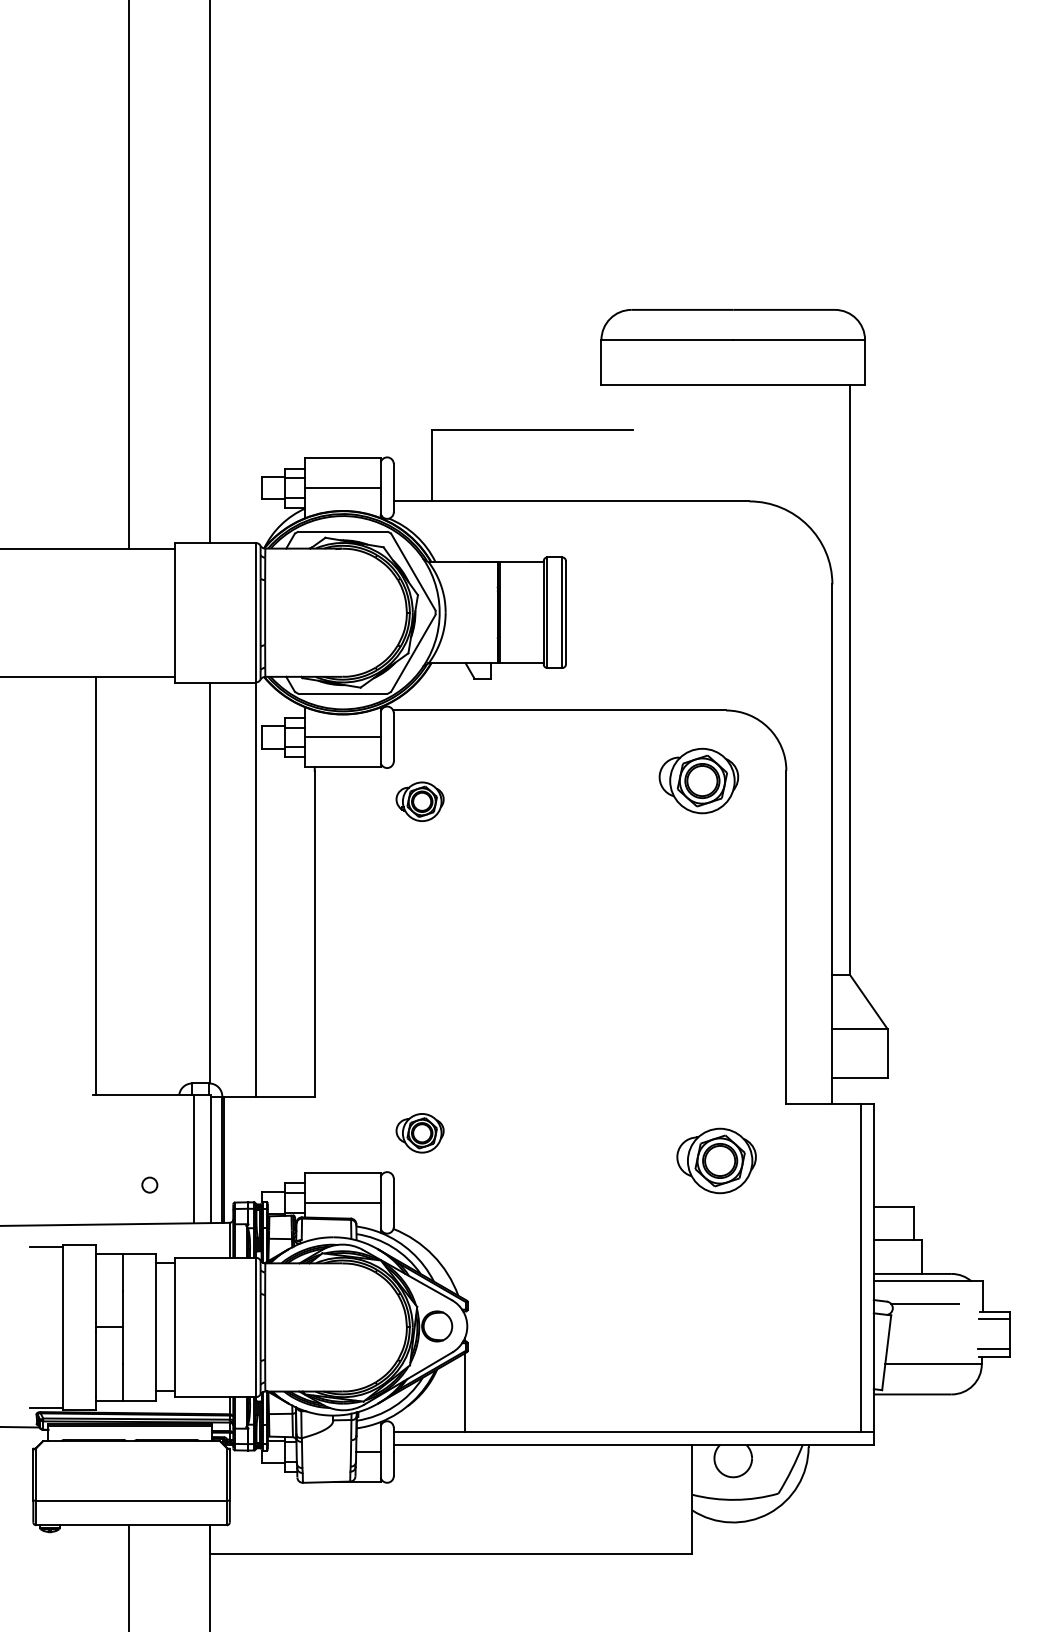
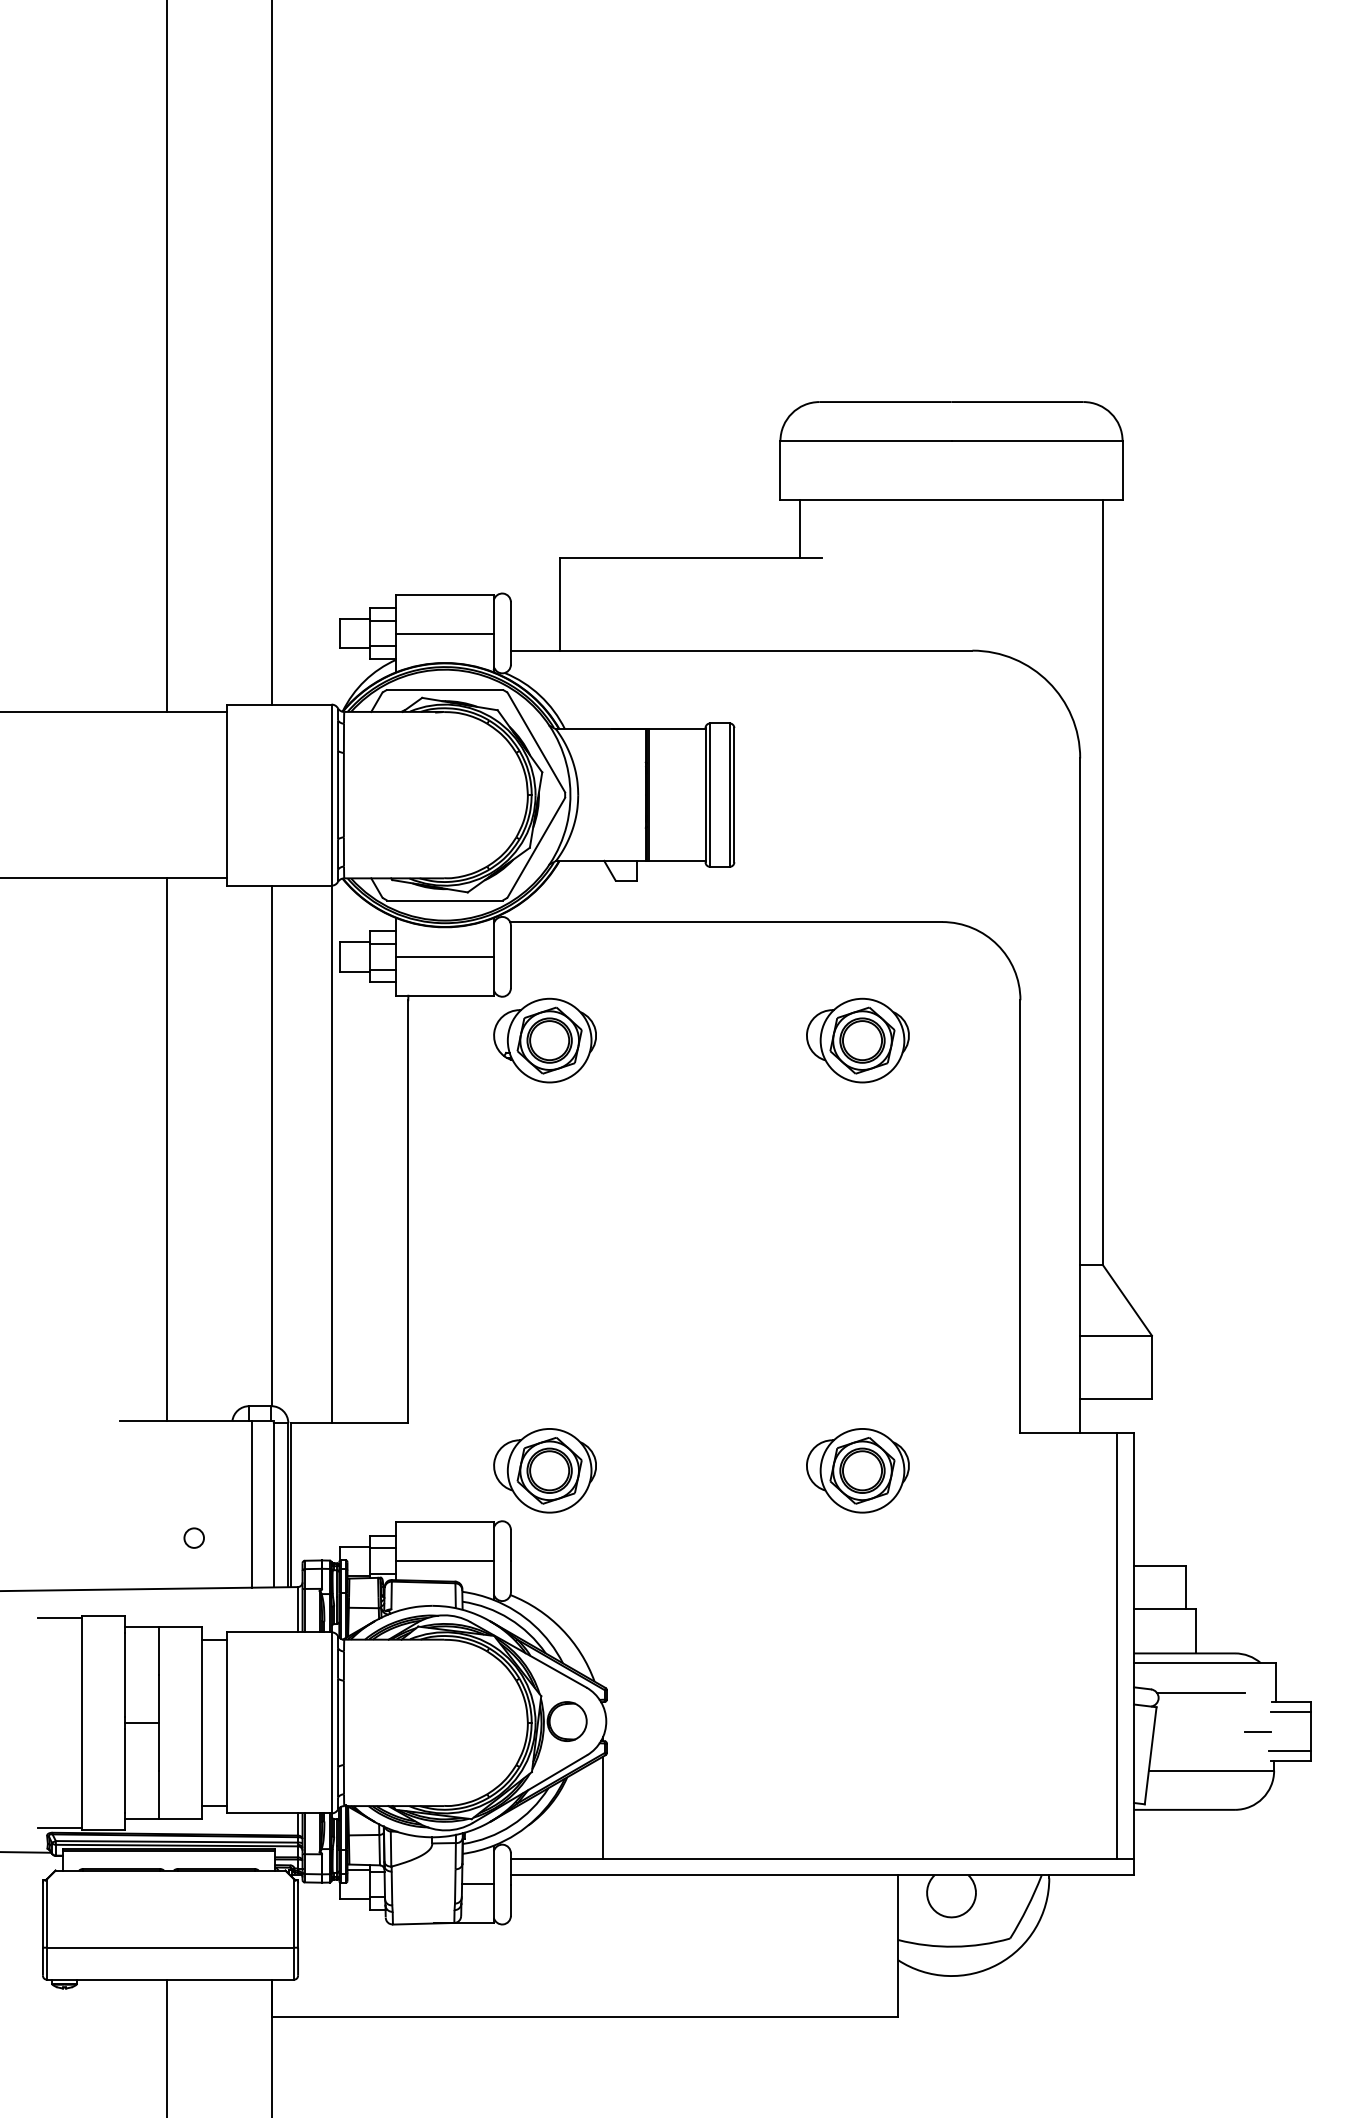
line: (616, 407) -> (799, 528), added
part: (698, 780) -> (857, 1040), moved
part: (419, 801) -> (544, 1040), size x1.67
line: (96, 885) -> (167, 1149), moved
part: (419, 1133) -> (544, 1470), size x1.67
part: (716, 1160) -> (857, 1470), moved
line: (968, 1334) -> (1257, 1731), added

